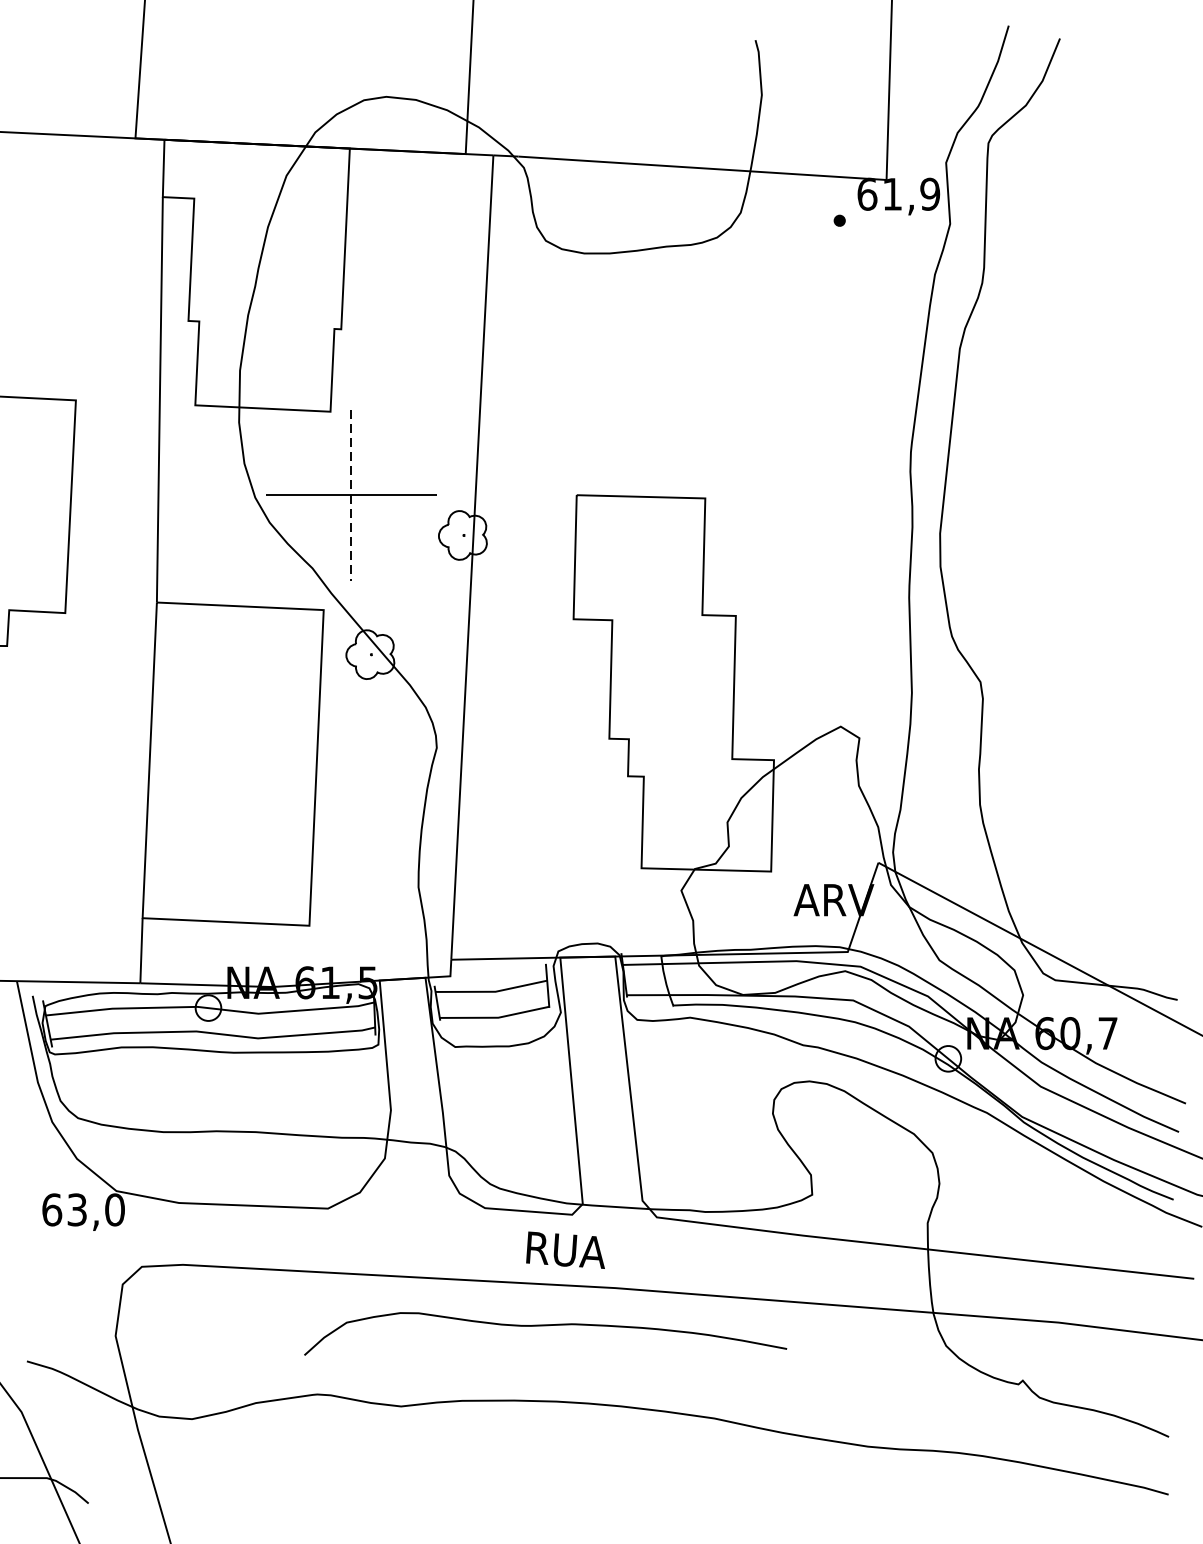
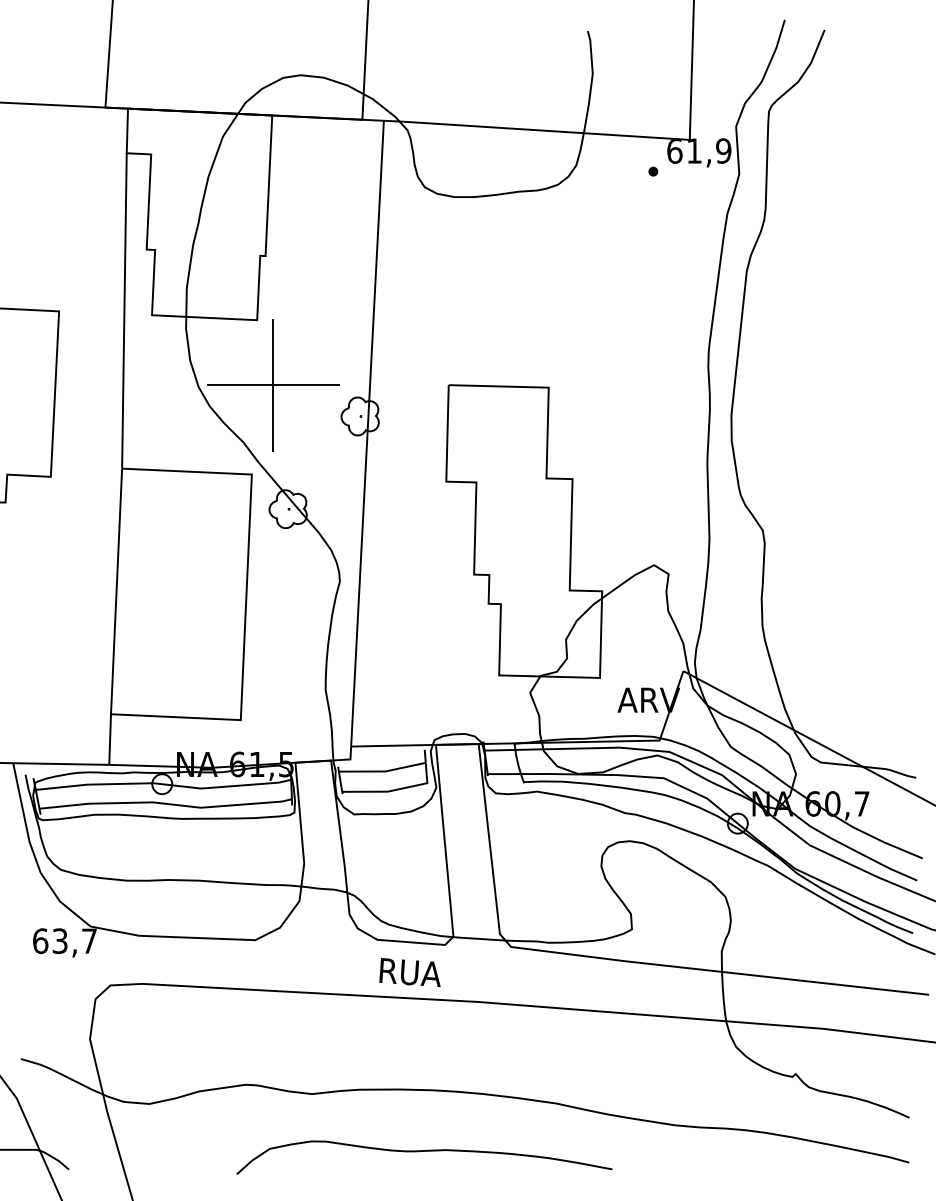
line: (351, 495) -> (273, 385), dashed -> solid
text: (114, 1210) -> (89, 941), 63,0 -> 63,7
text: (564, 1250) -> (409, 972), moved
curve: (545, 1326) -> (424, 1151), moved

